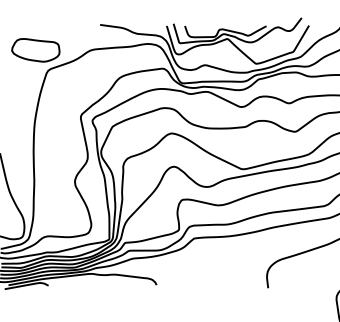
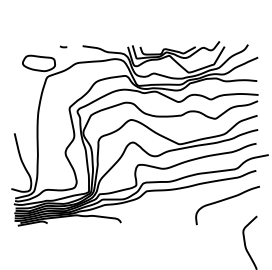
line: (71, 25) -> (63, 46), added

